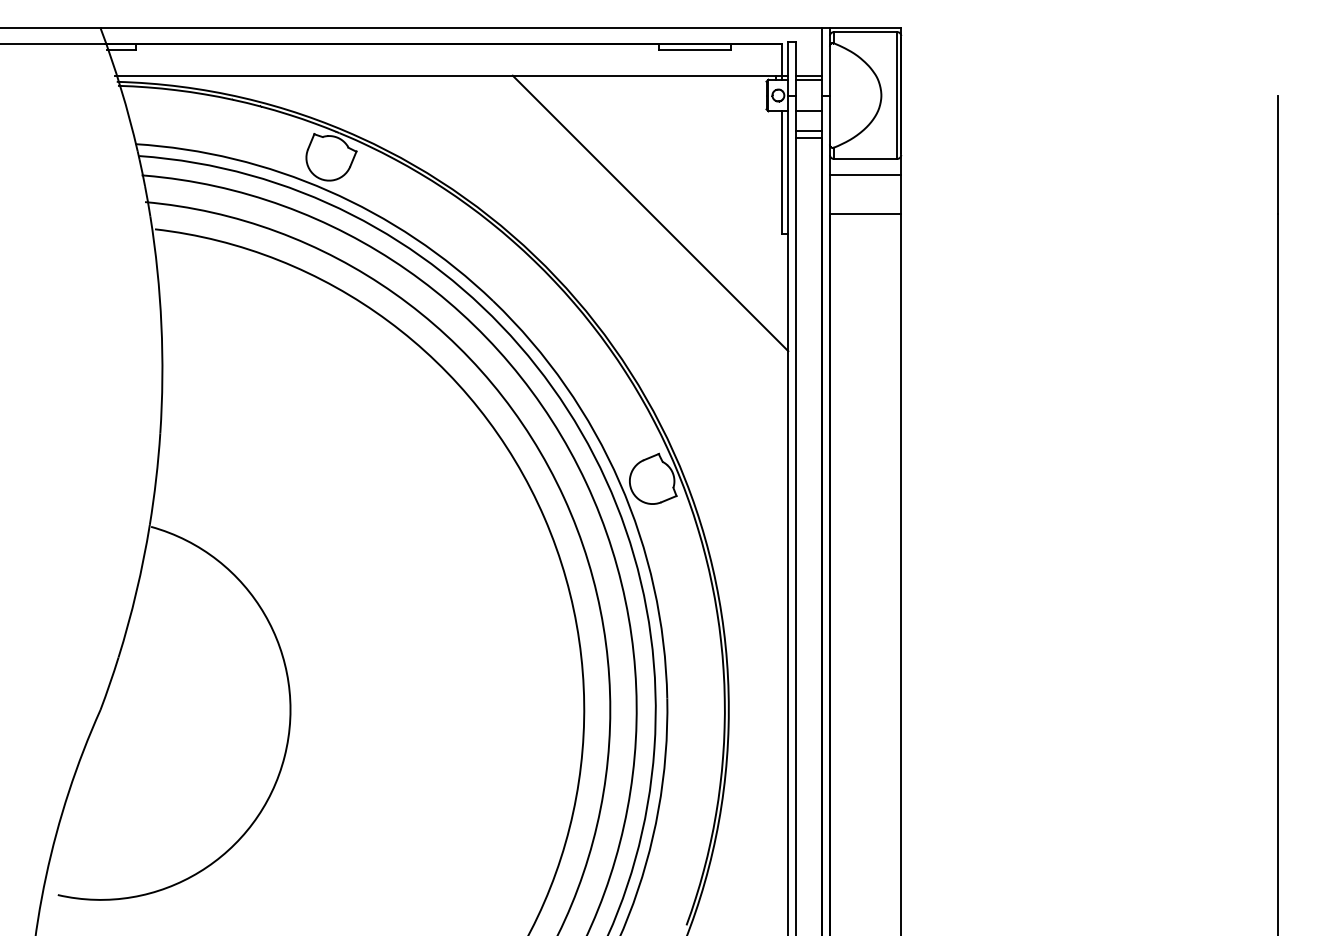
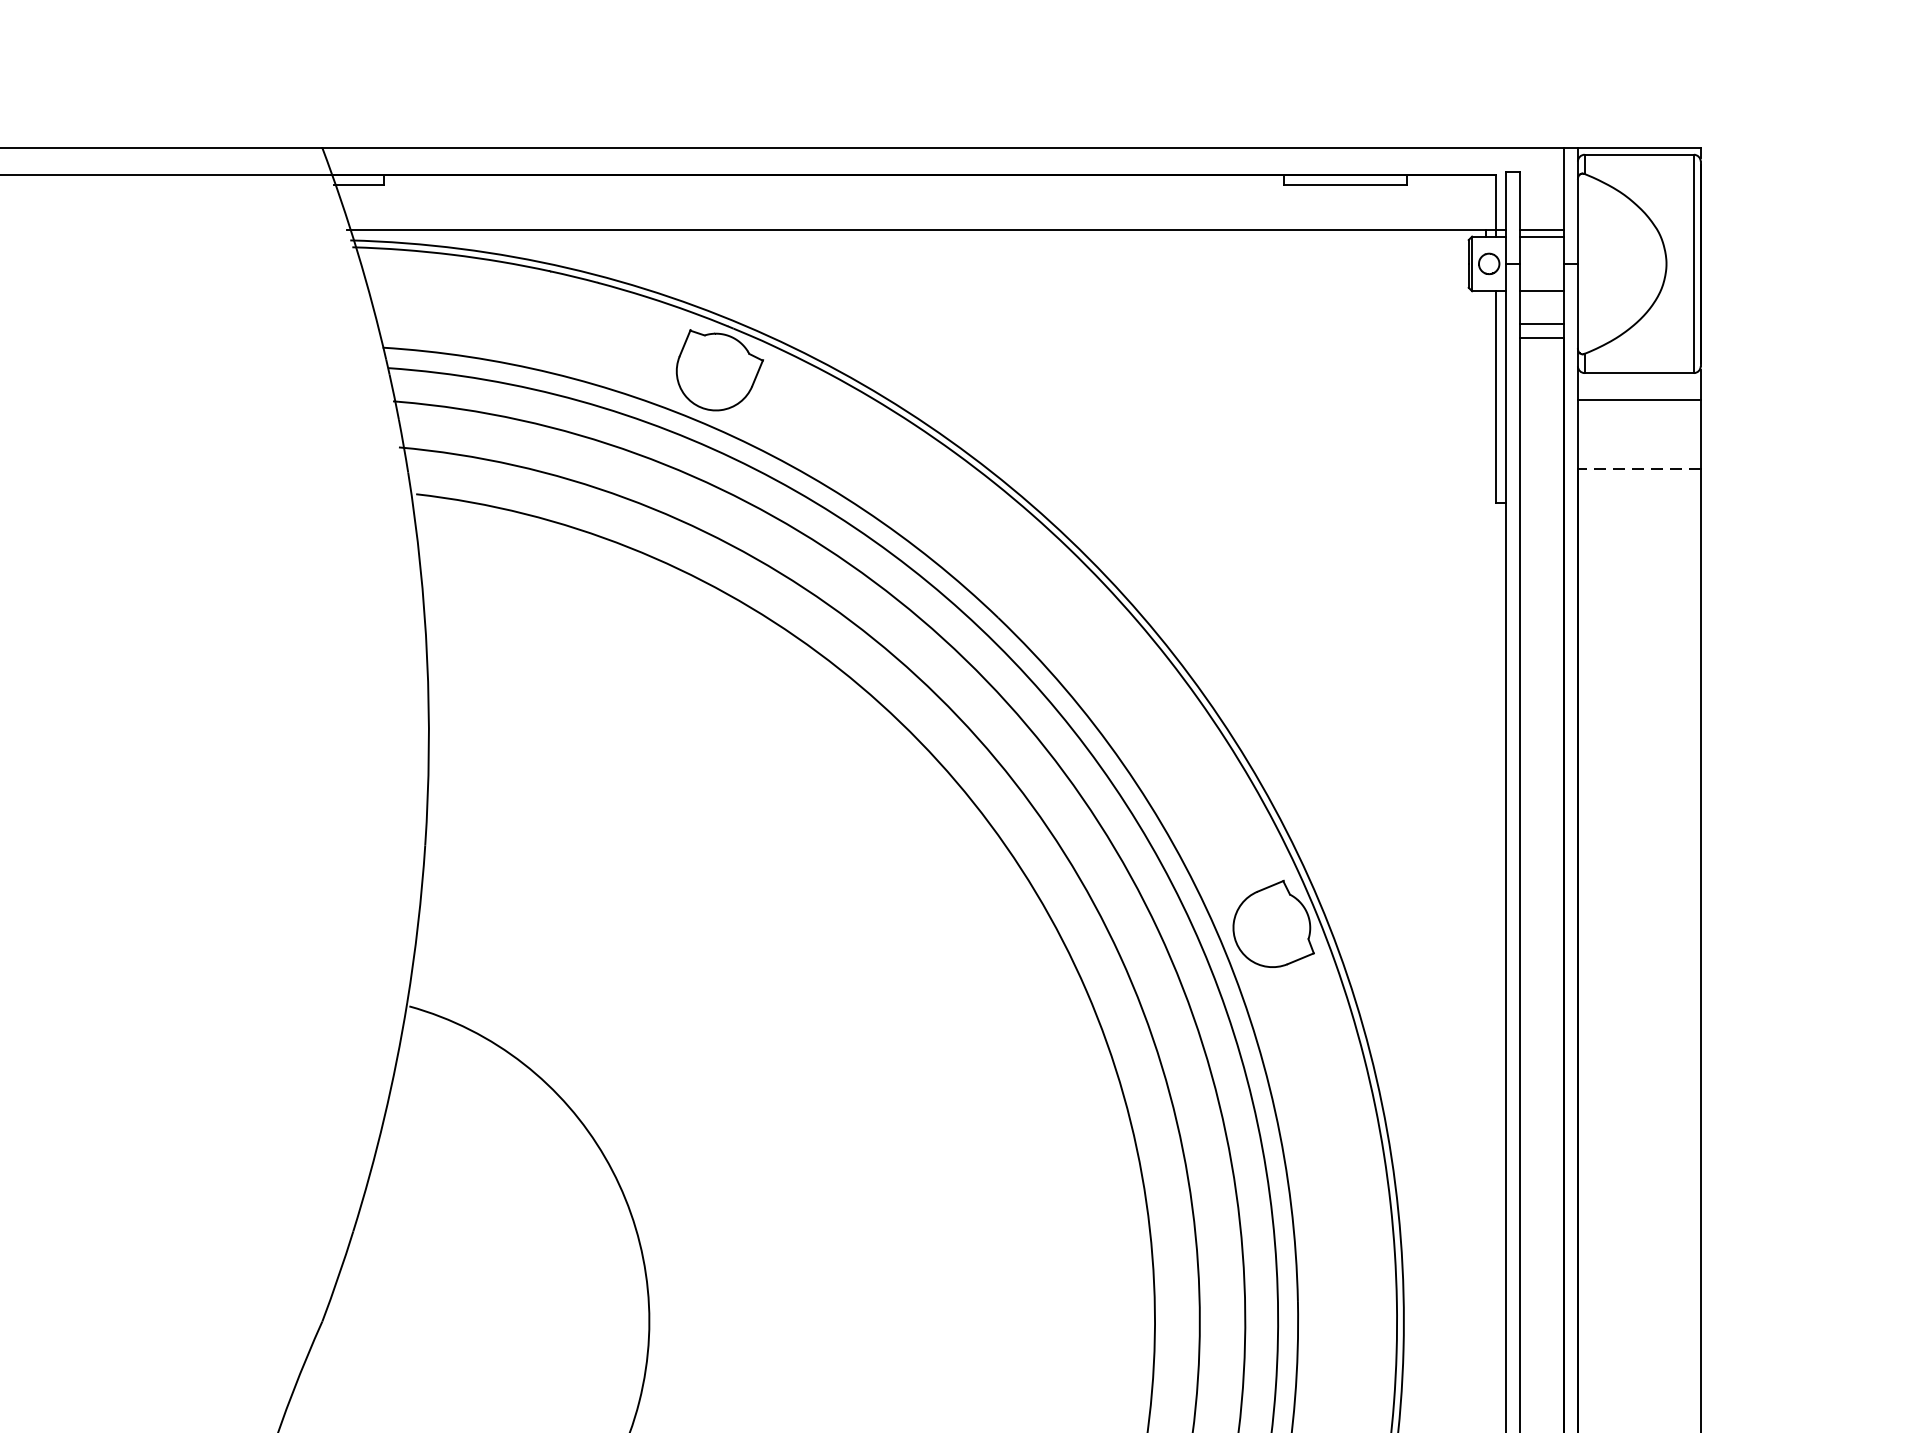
line: (650, 213) -> (1269, 467), removed
line: (865, 214) -> (1639, 468), solid -> dashed

